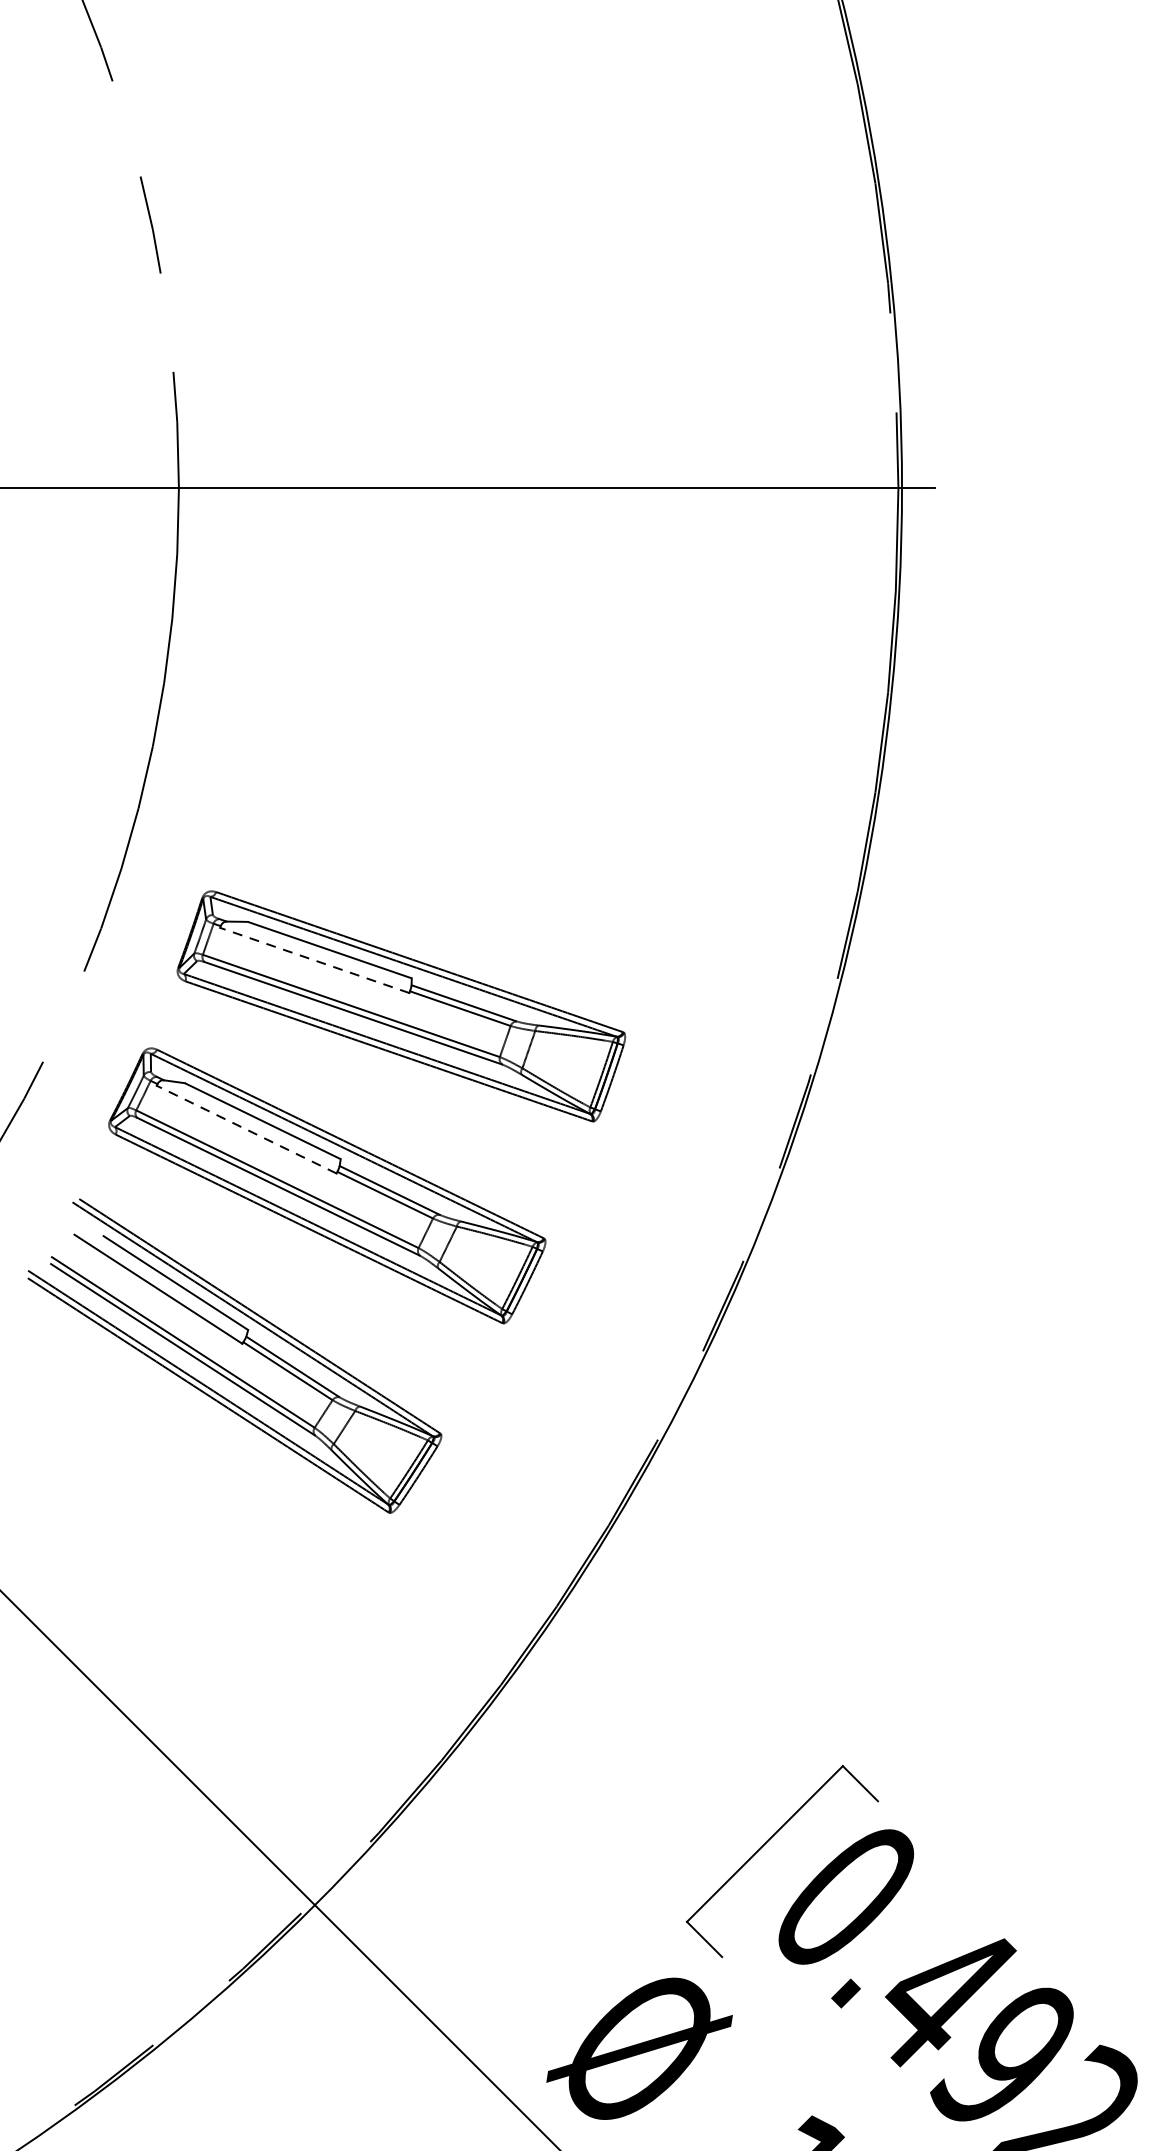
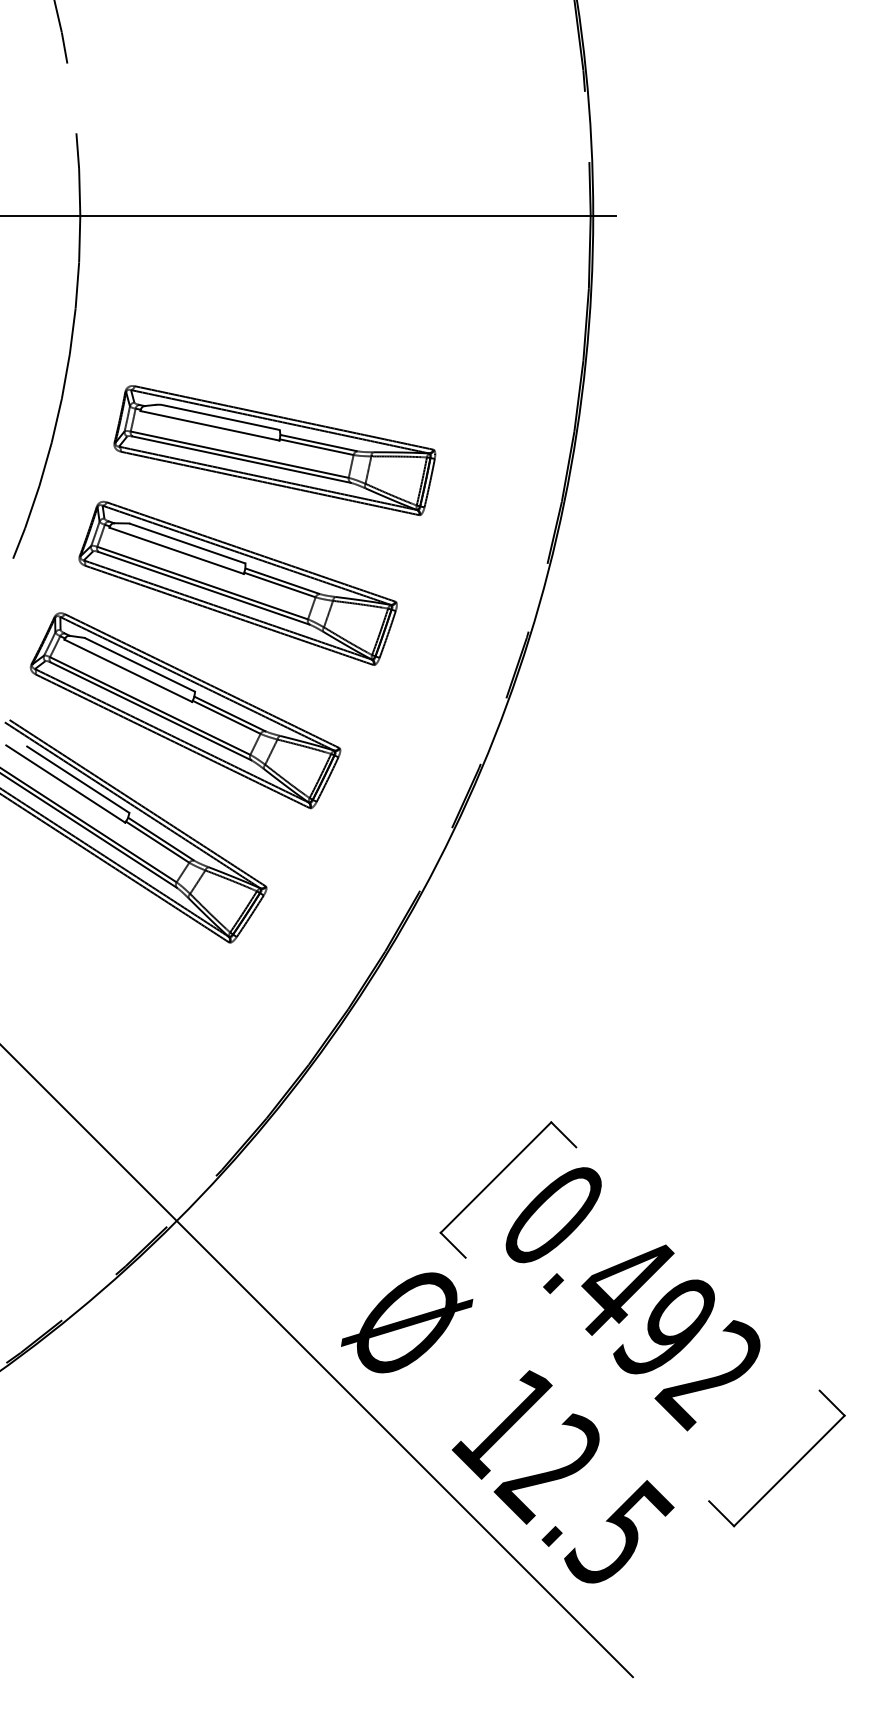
part: (452, 819) -> (274, 450), added
line: (314, 960) -> (176, 550), dashed -> solid
line: (246, 1129) -> (128, 670), dashed -> solid

